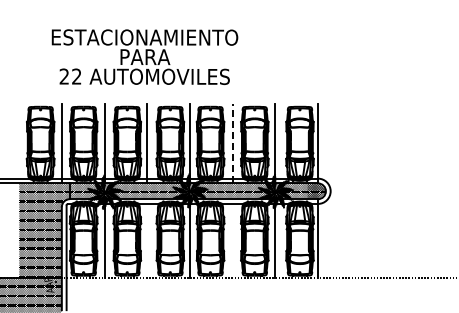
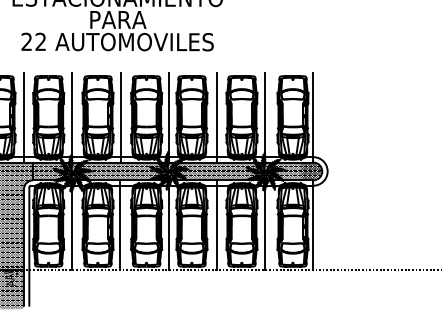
line: (232, 143) -> (216, 117), dashed -> solid
line: (147, 238) -> (120, 224), added
line: (232, 238) -> (216, 224), added

